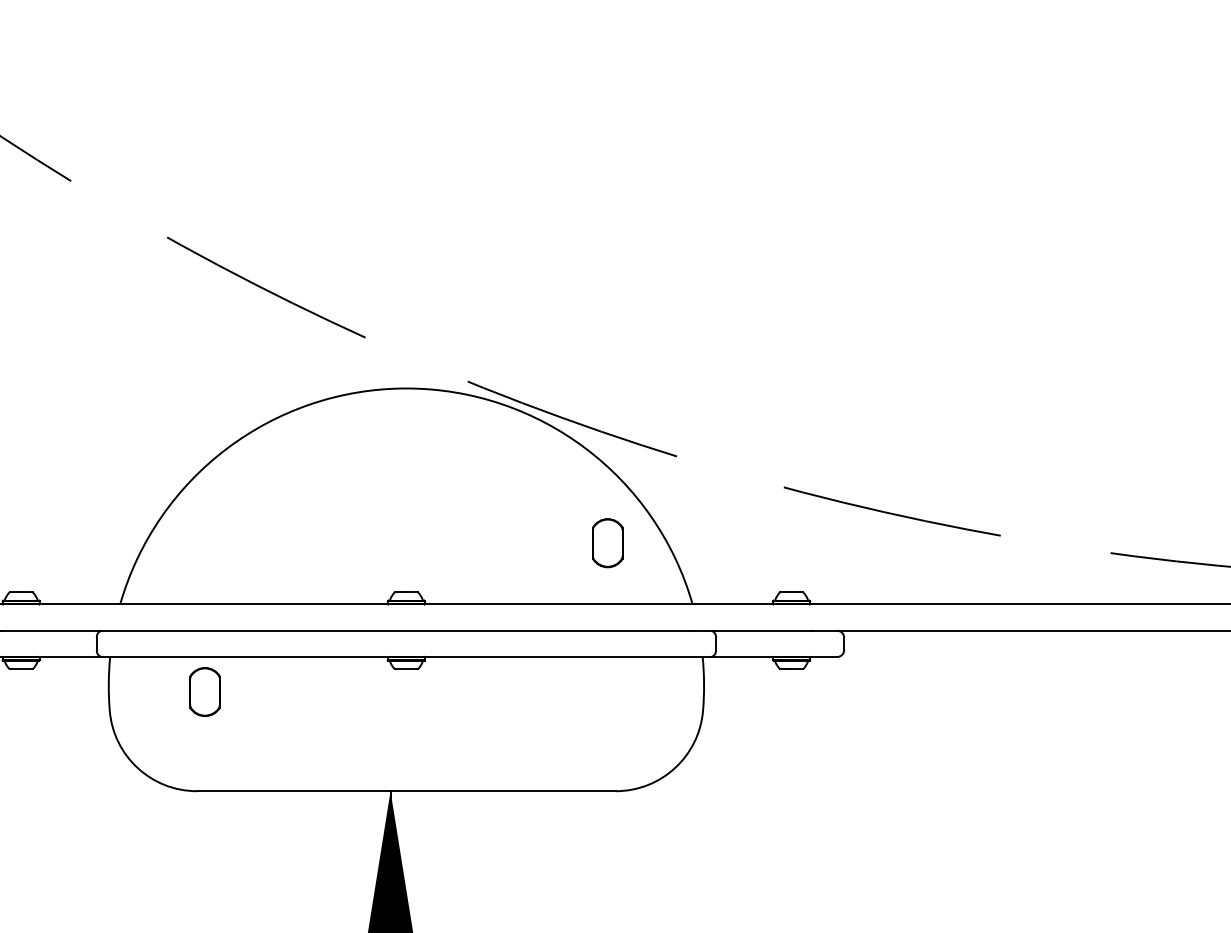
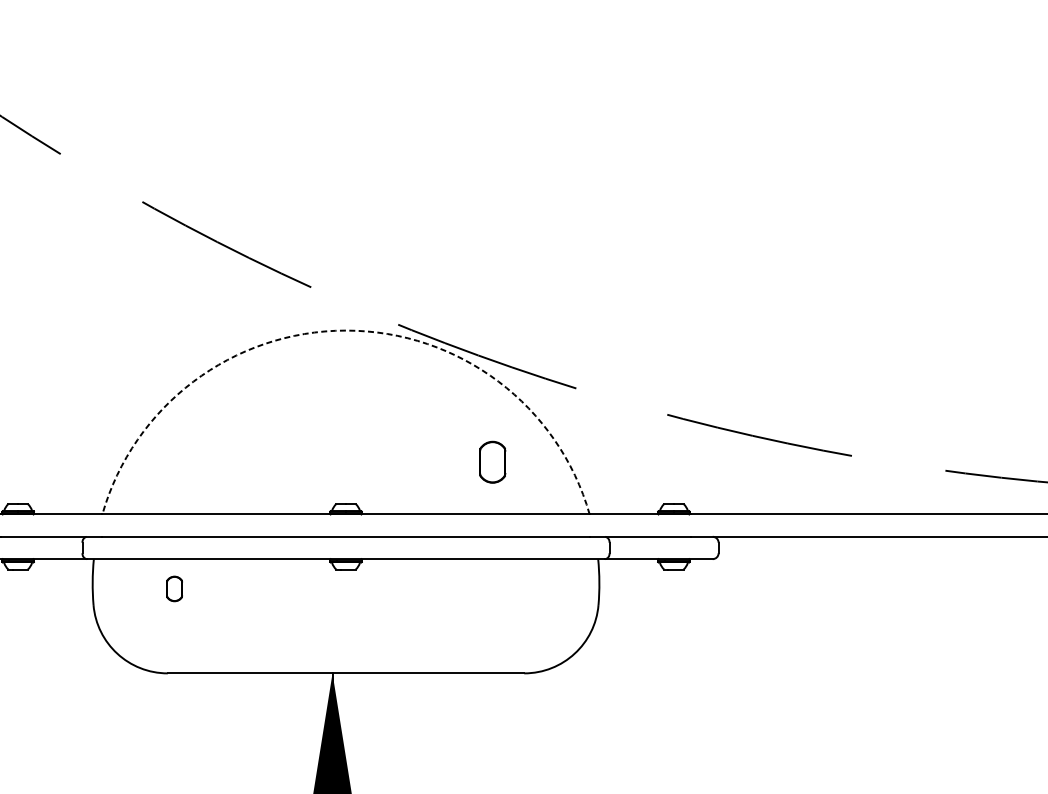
arc: (406, 388) -> (346, 330), solid -> dashed
part: (607, 543) -> (492, 462), moved
part: (204, 691) -> (174, 588), size x0.6

